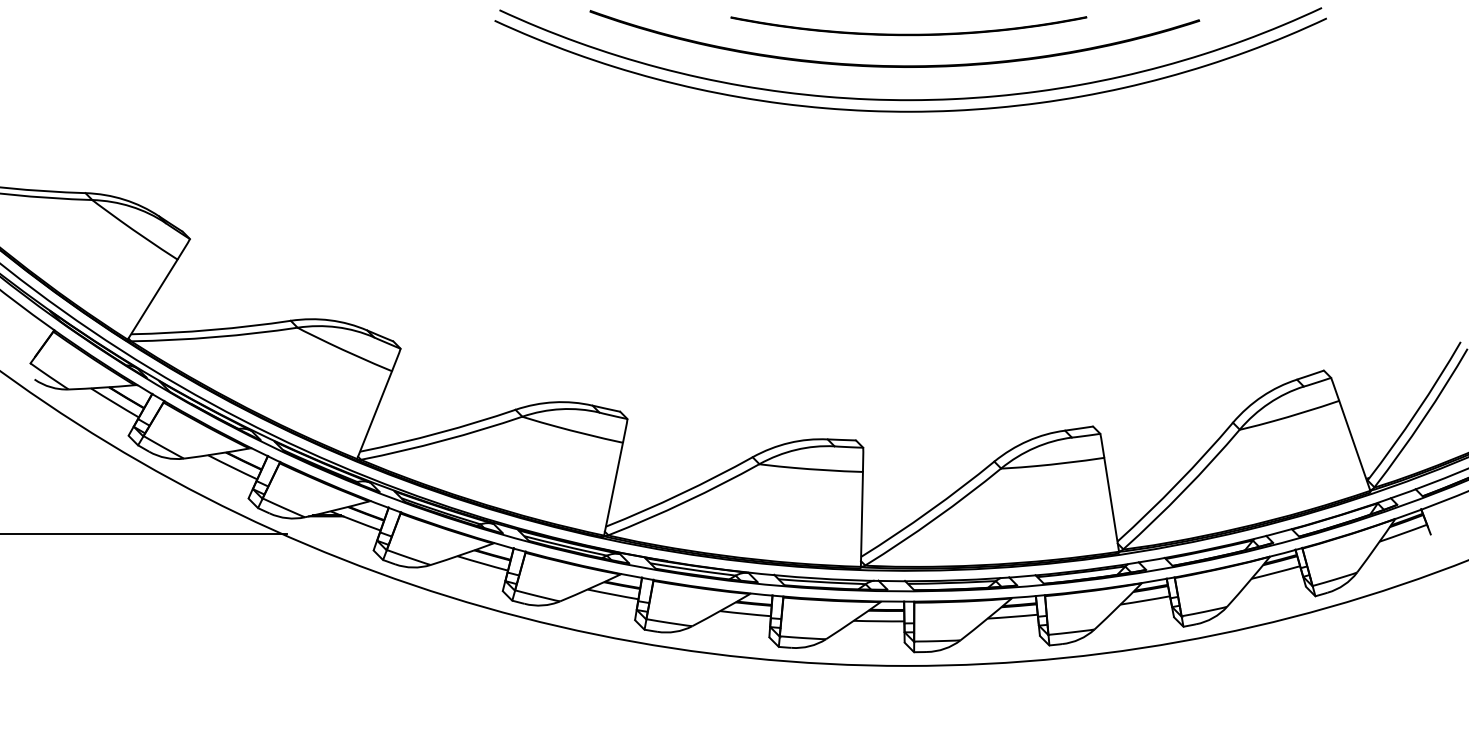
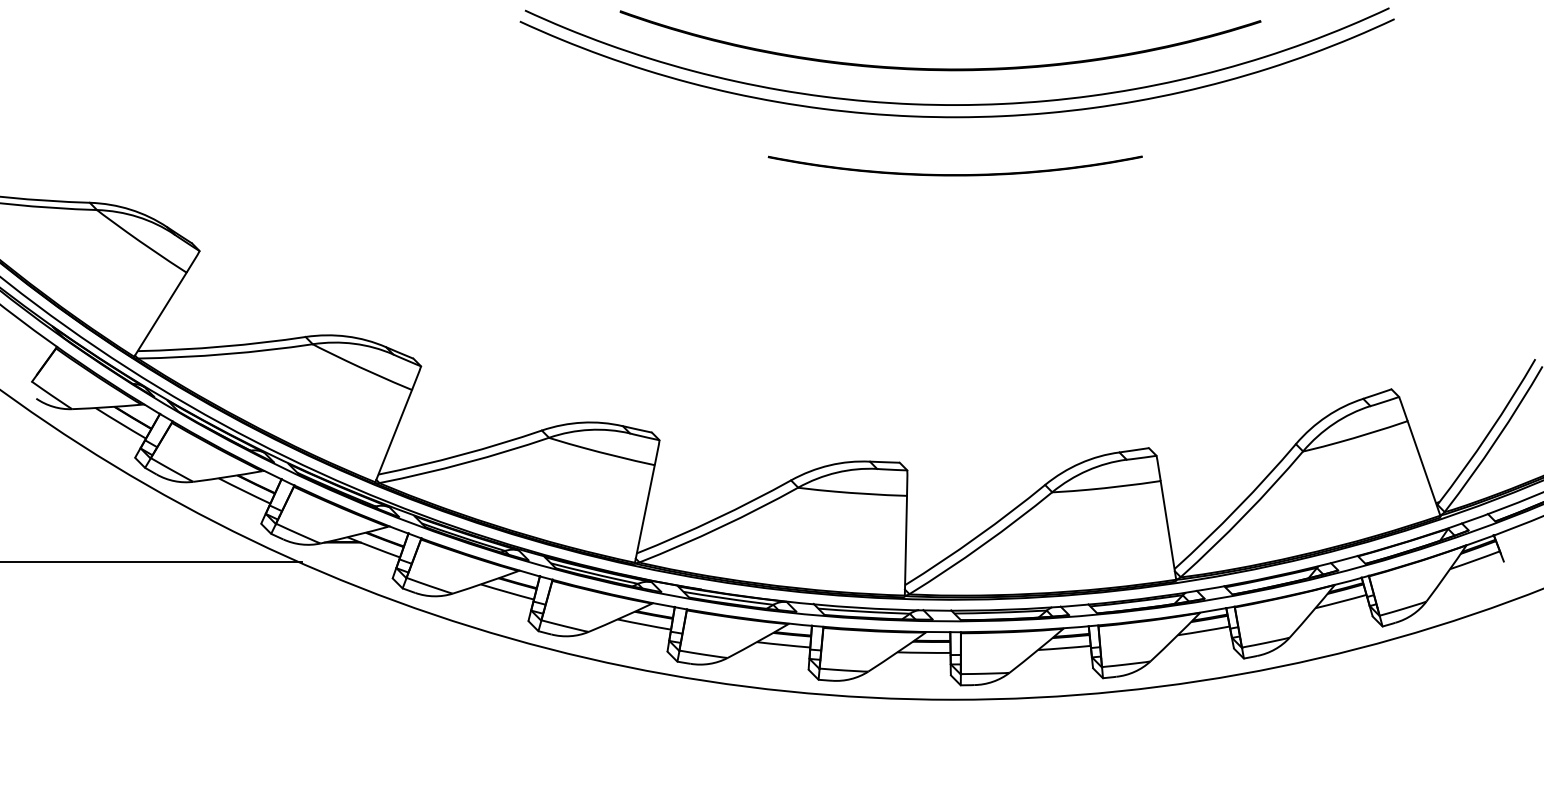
part: (908, 33) -> (954, 173), moved

